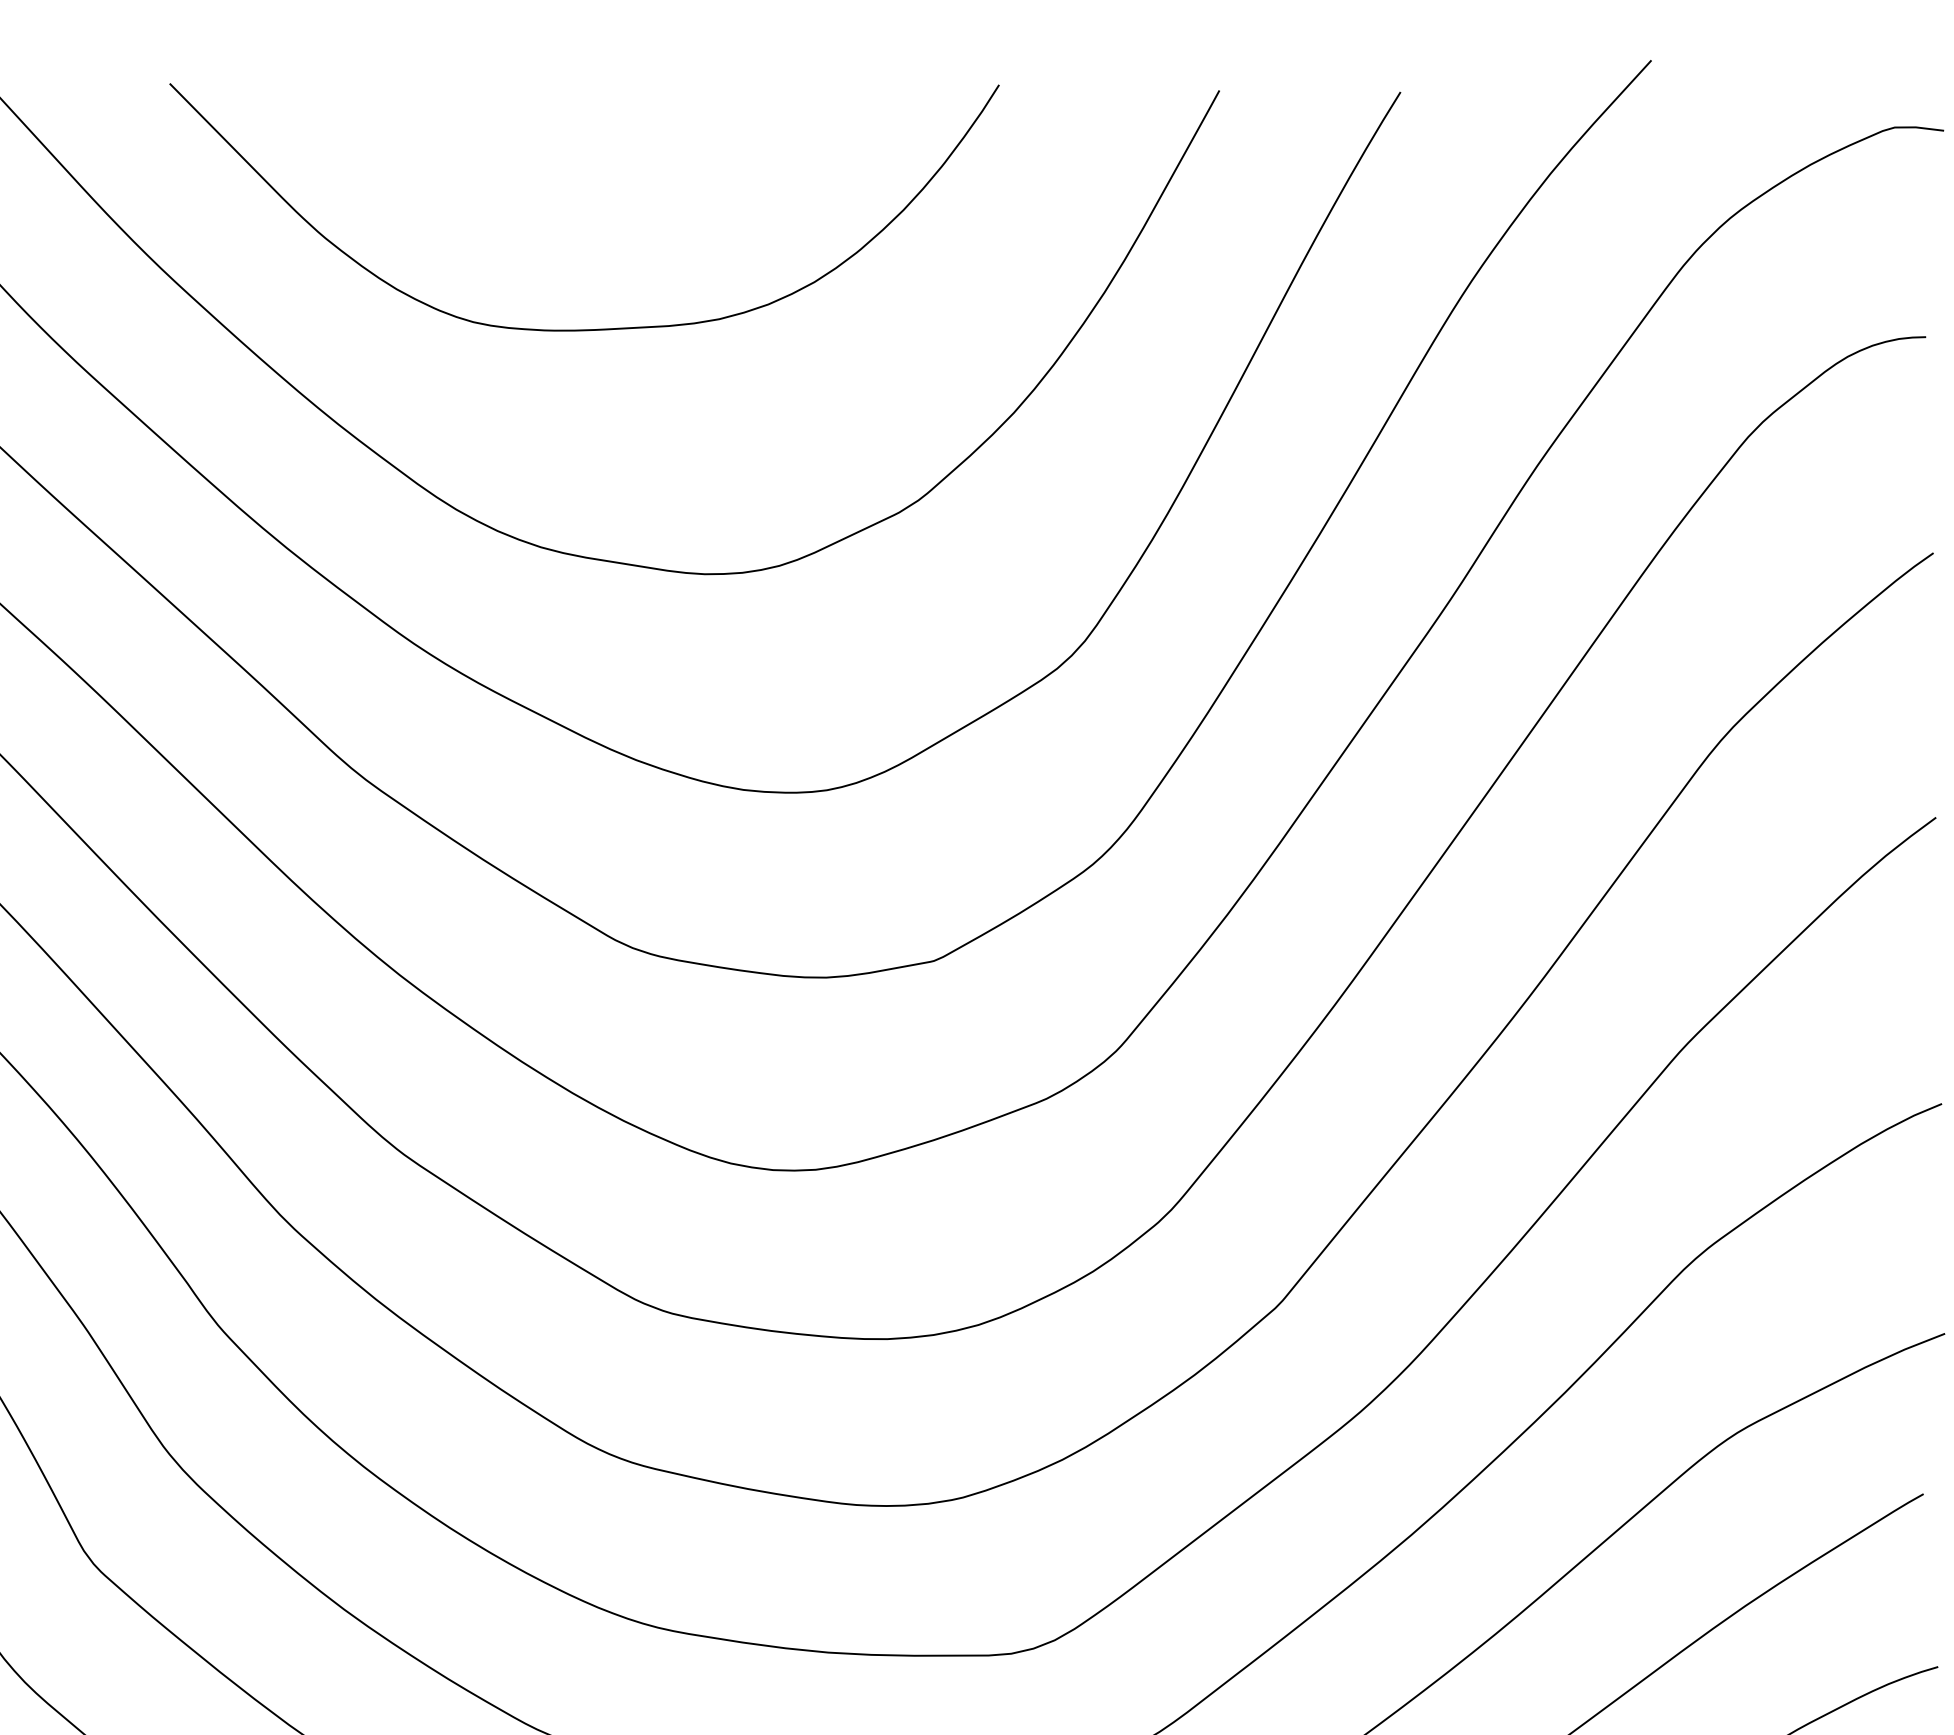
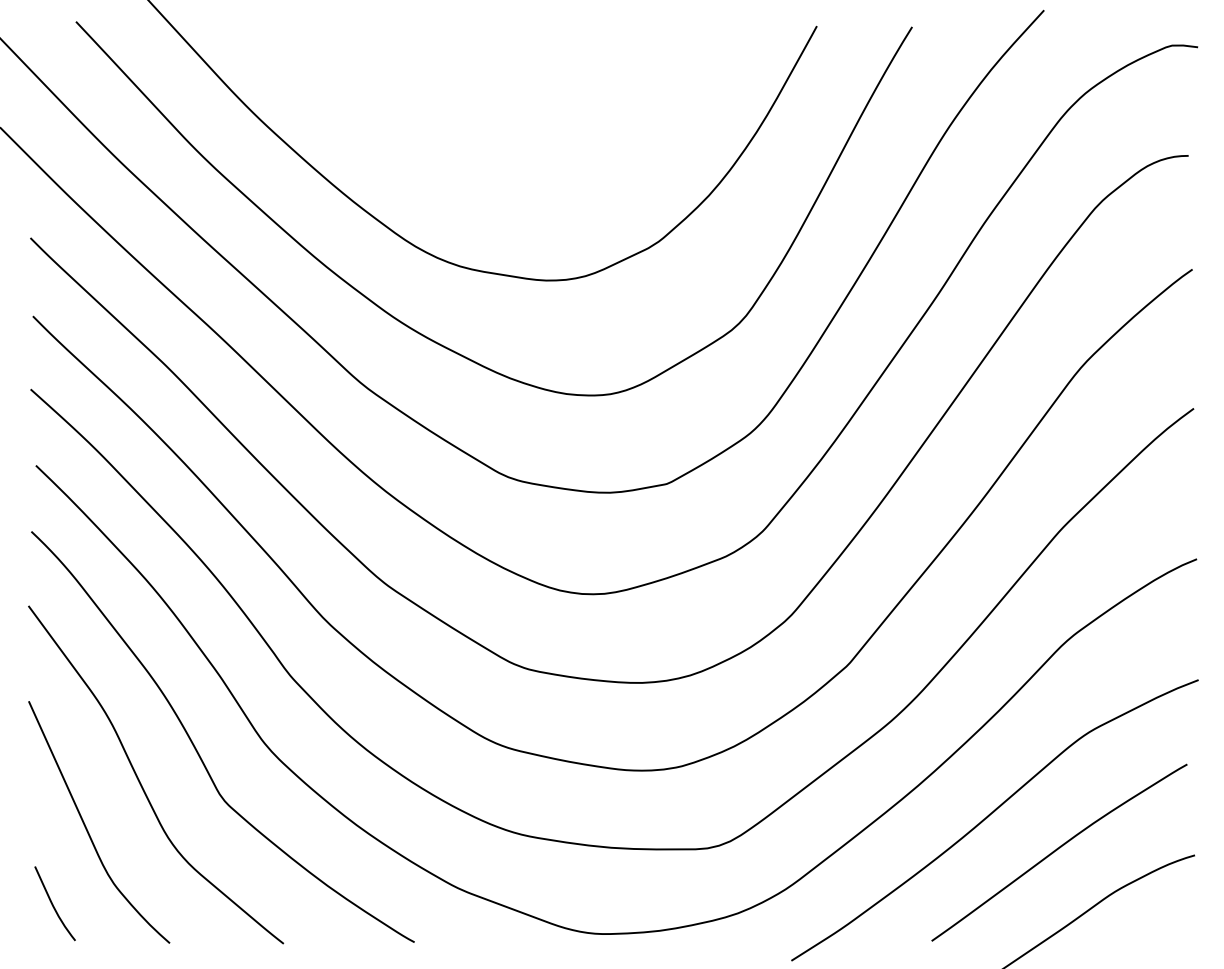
curve: (583, 328) -> (482, 151), removed

